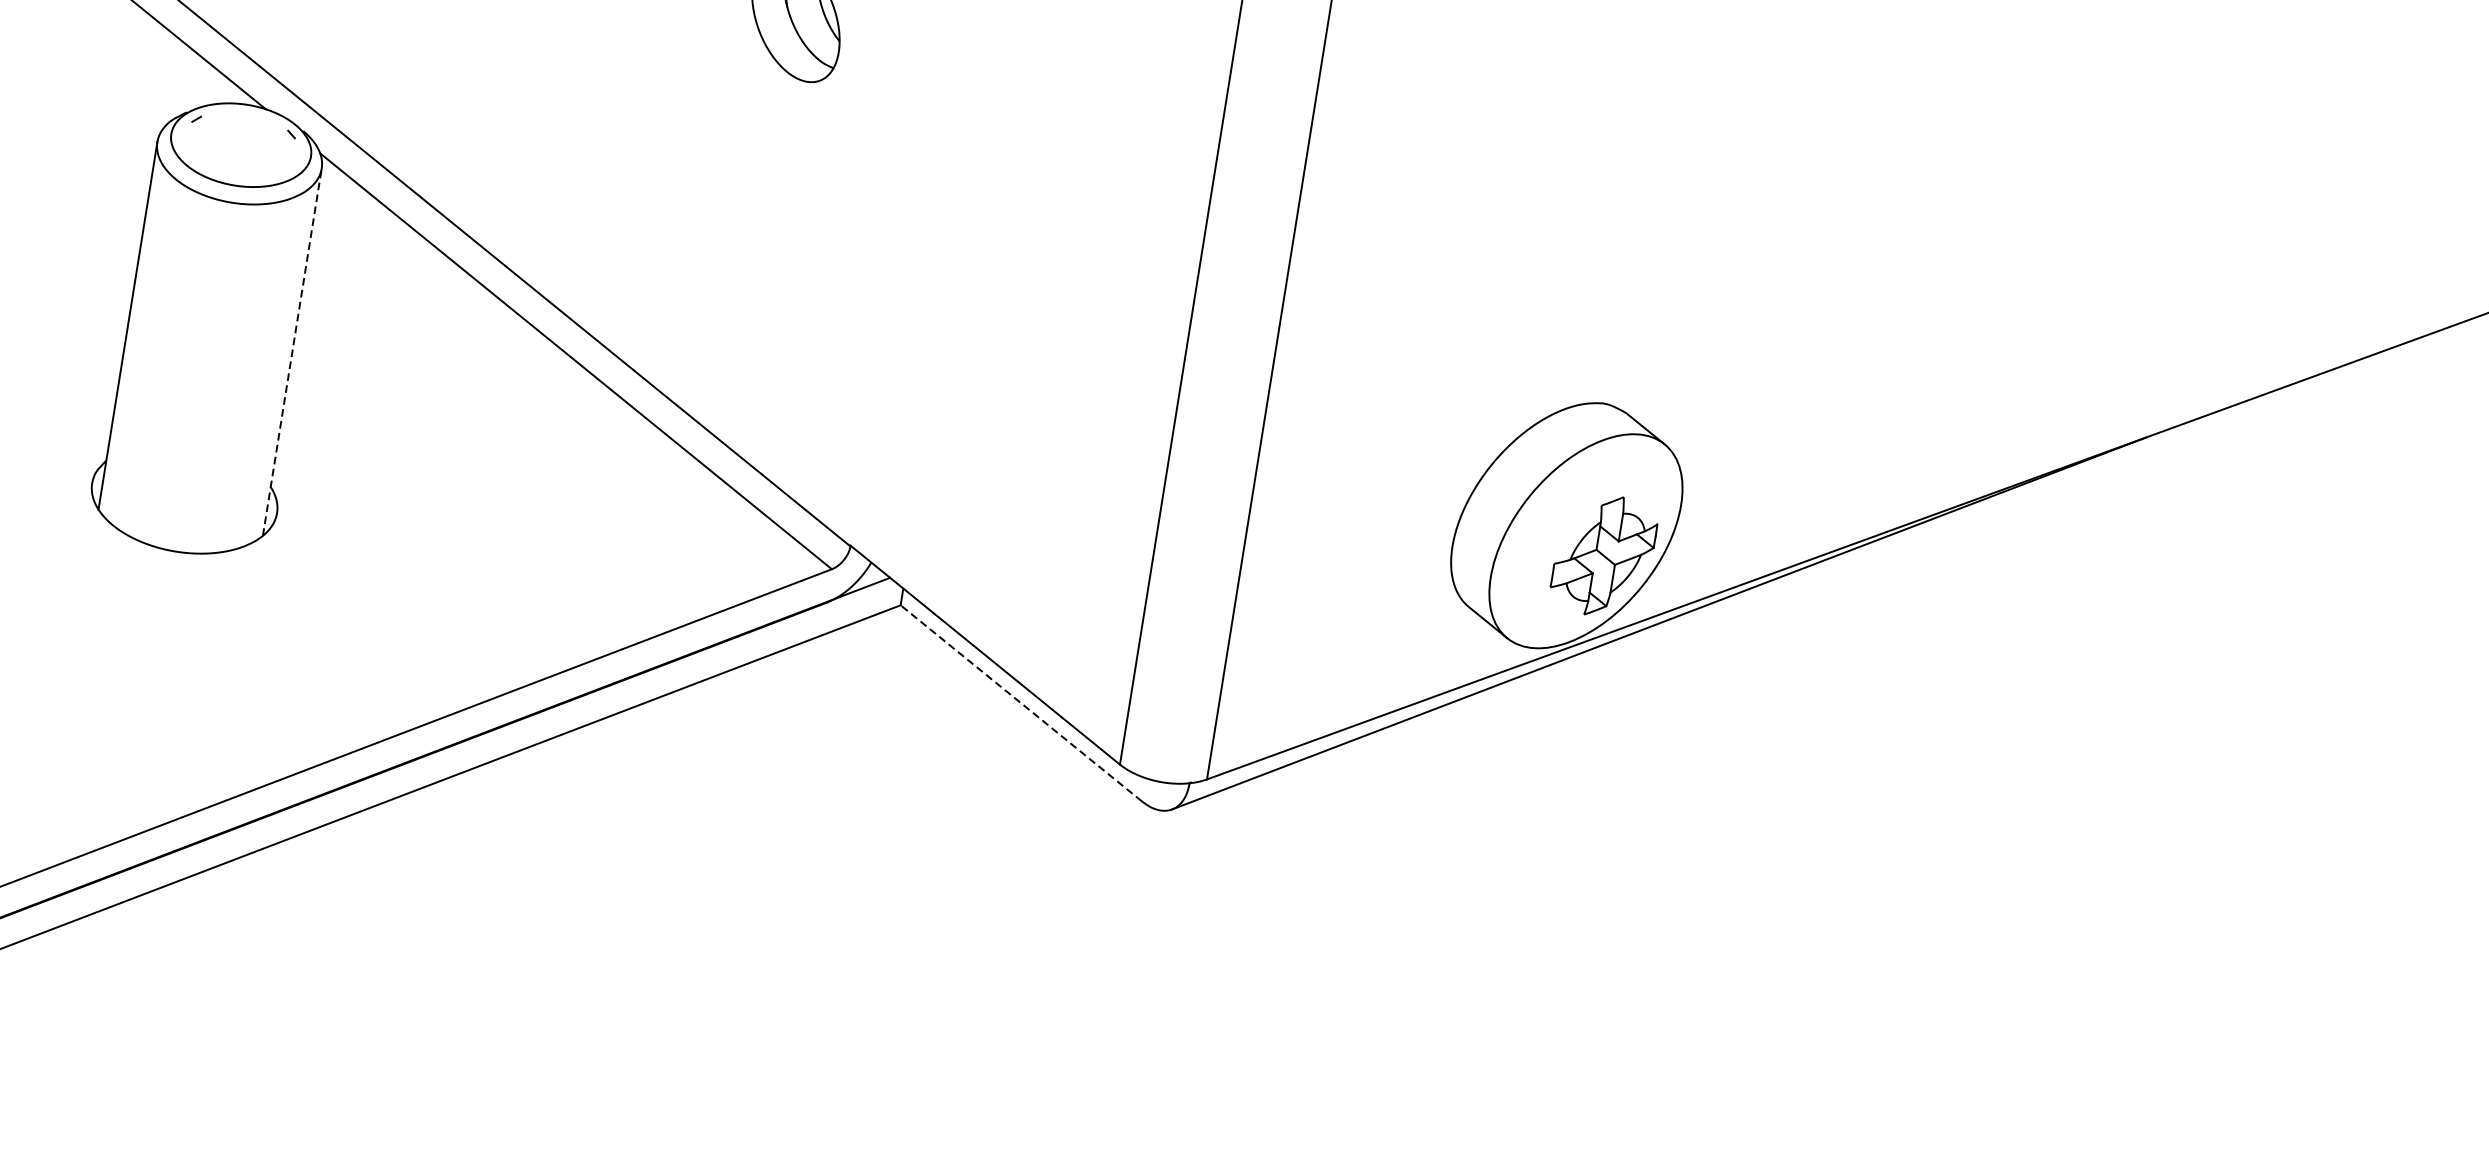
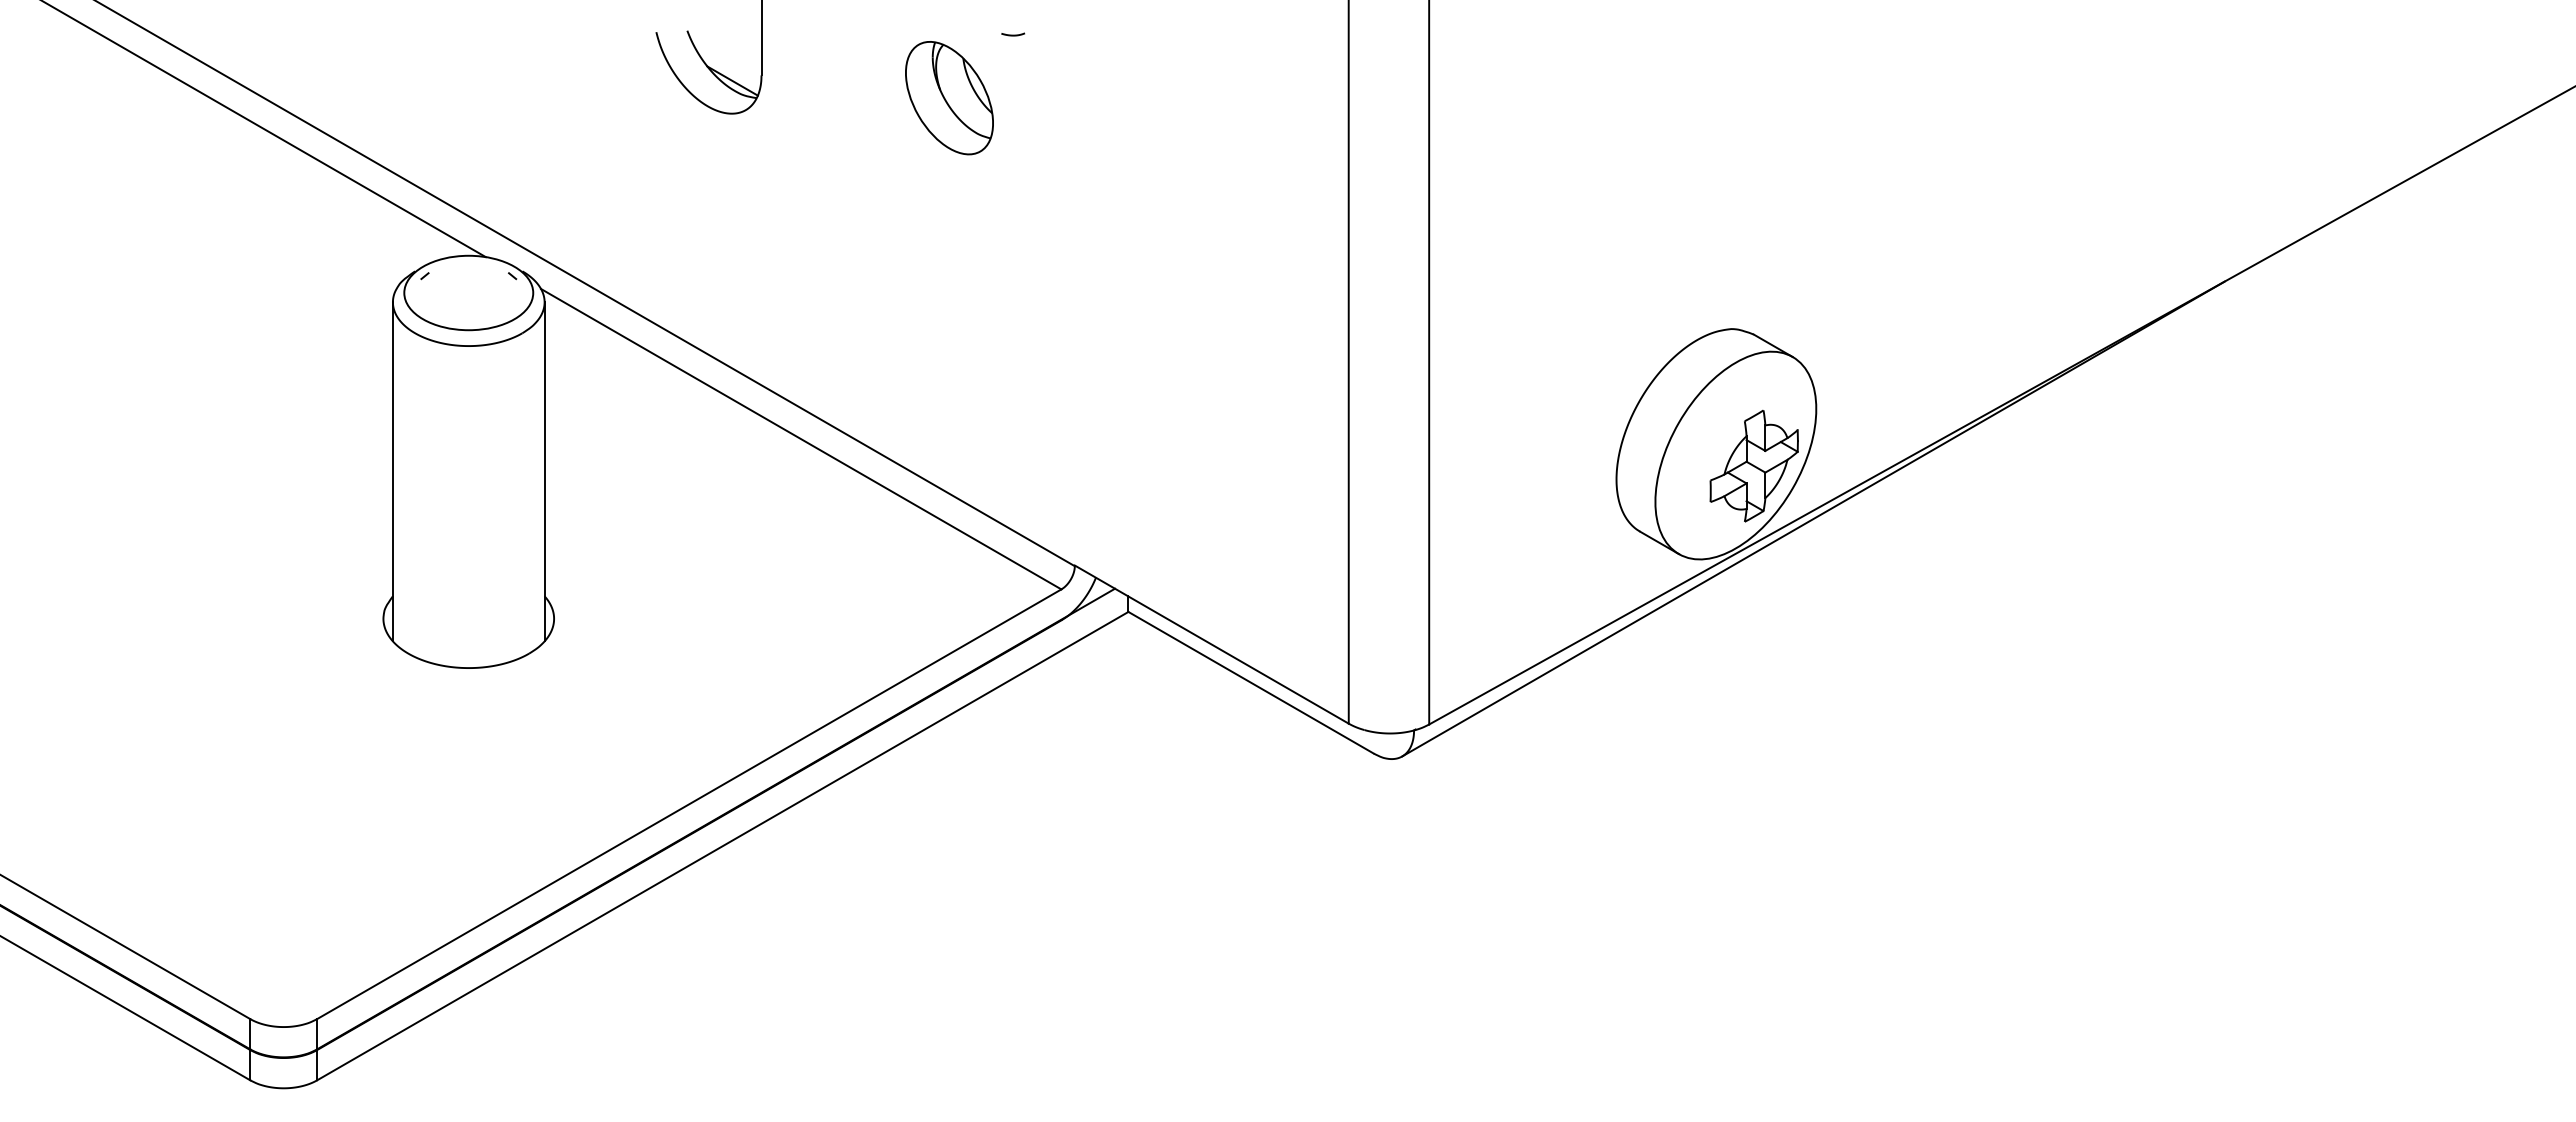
line: (292, 351) -> (544, 471), dashed -> solid
line: (1021, 703) -> (1251, 682), dashed -> solid

